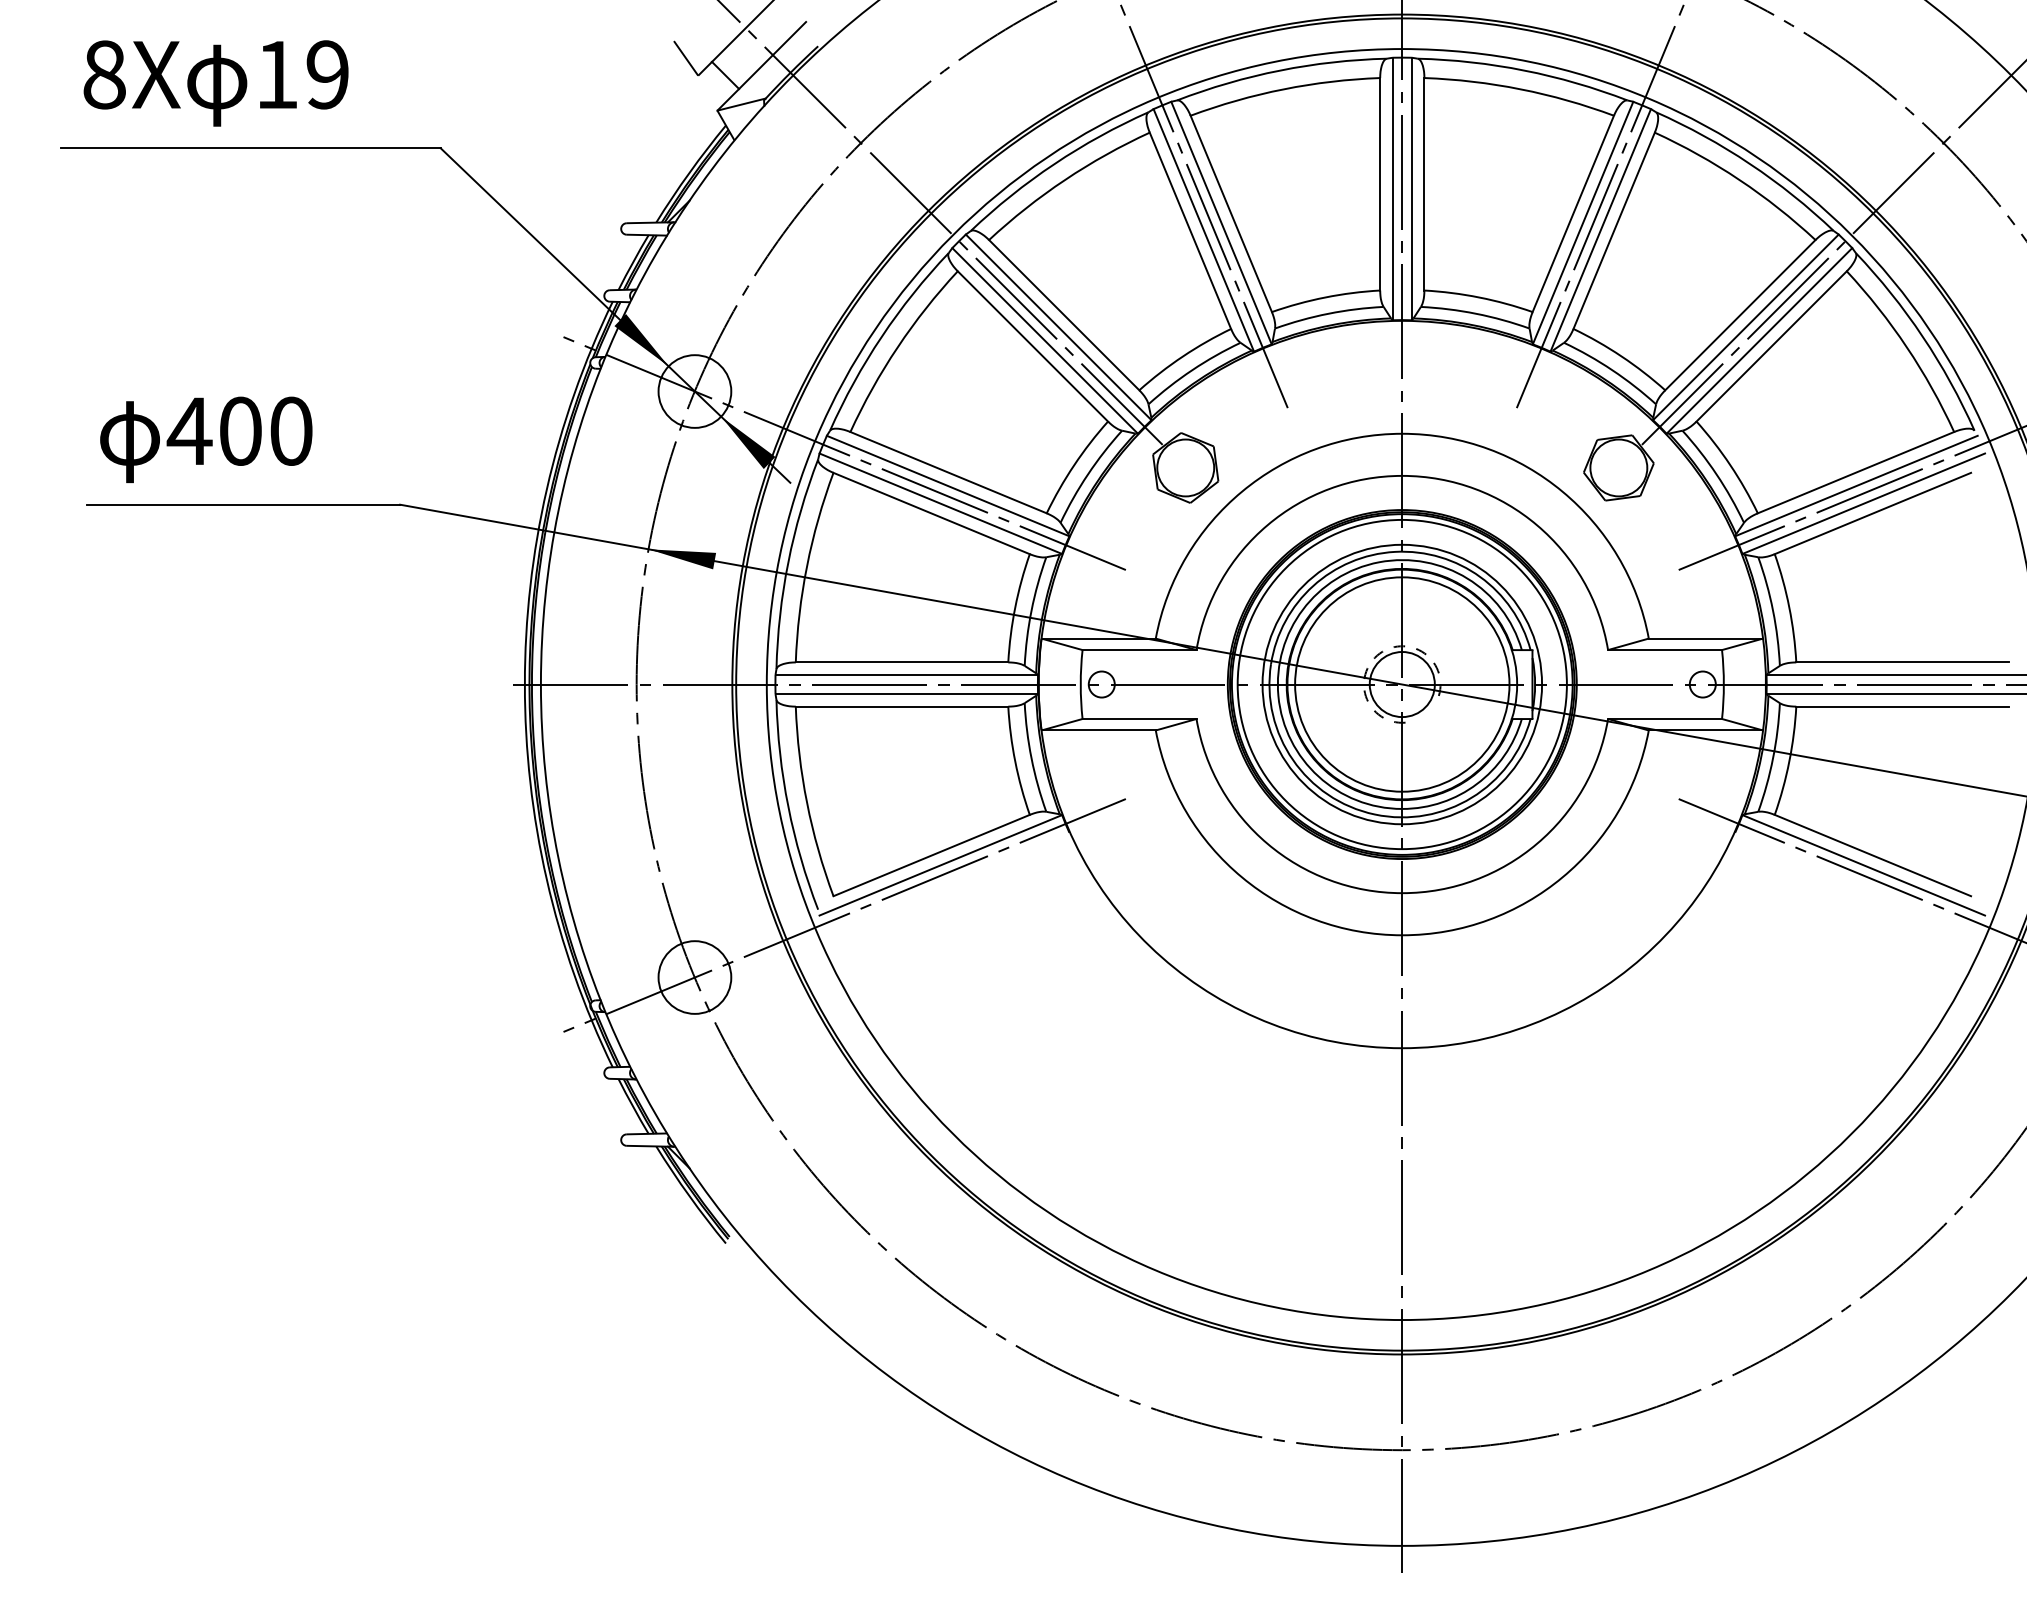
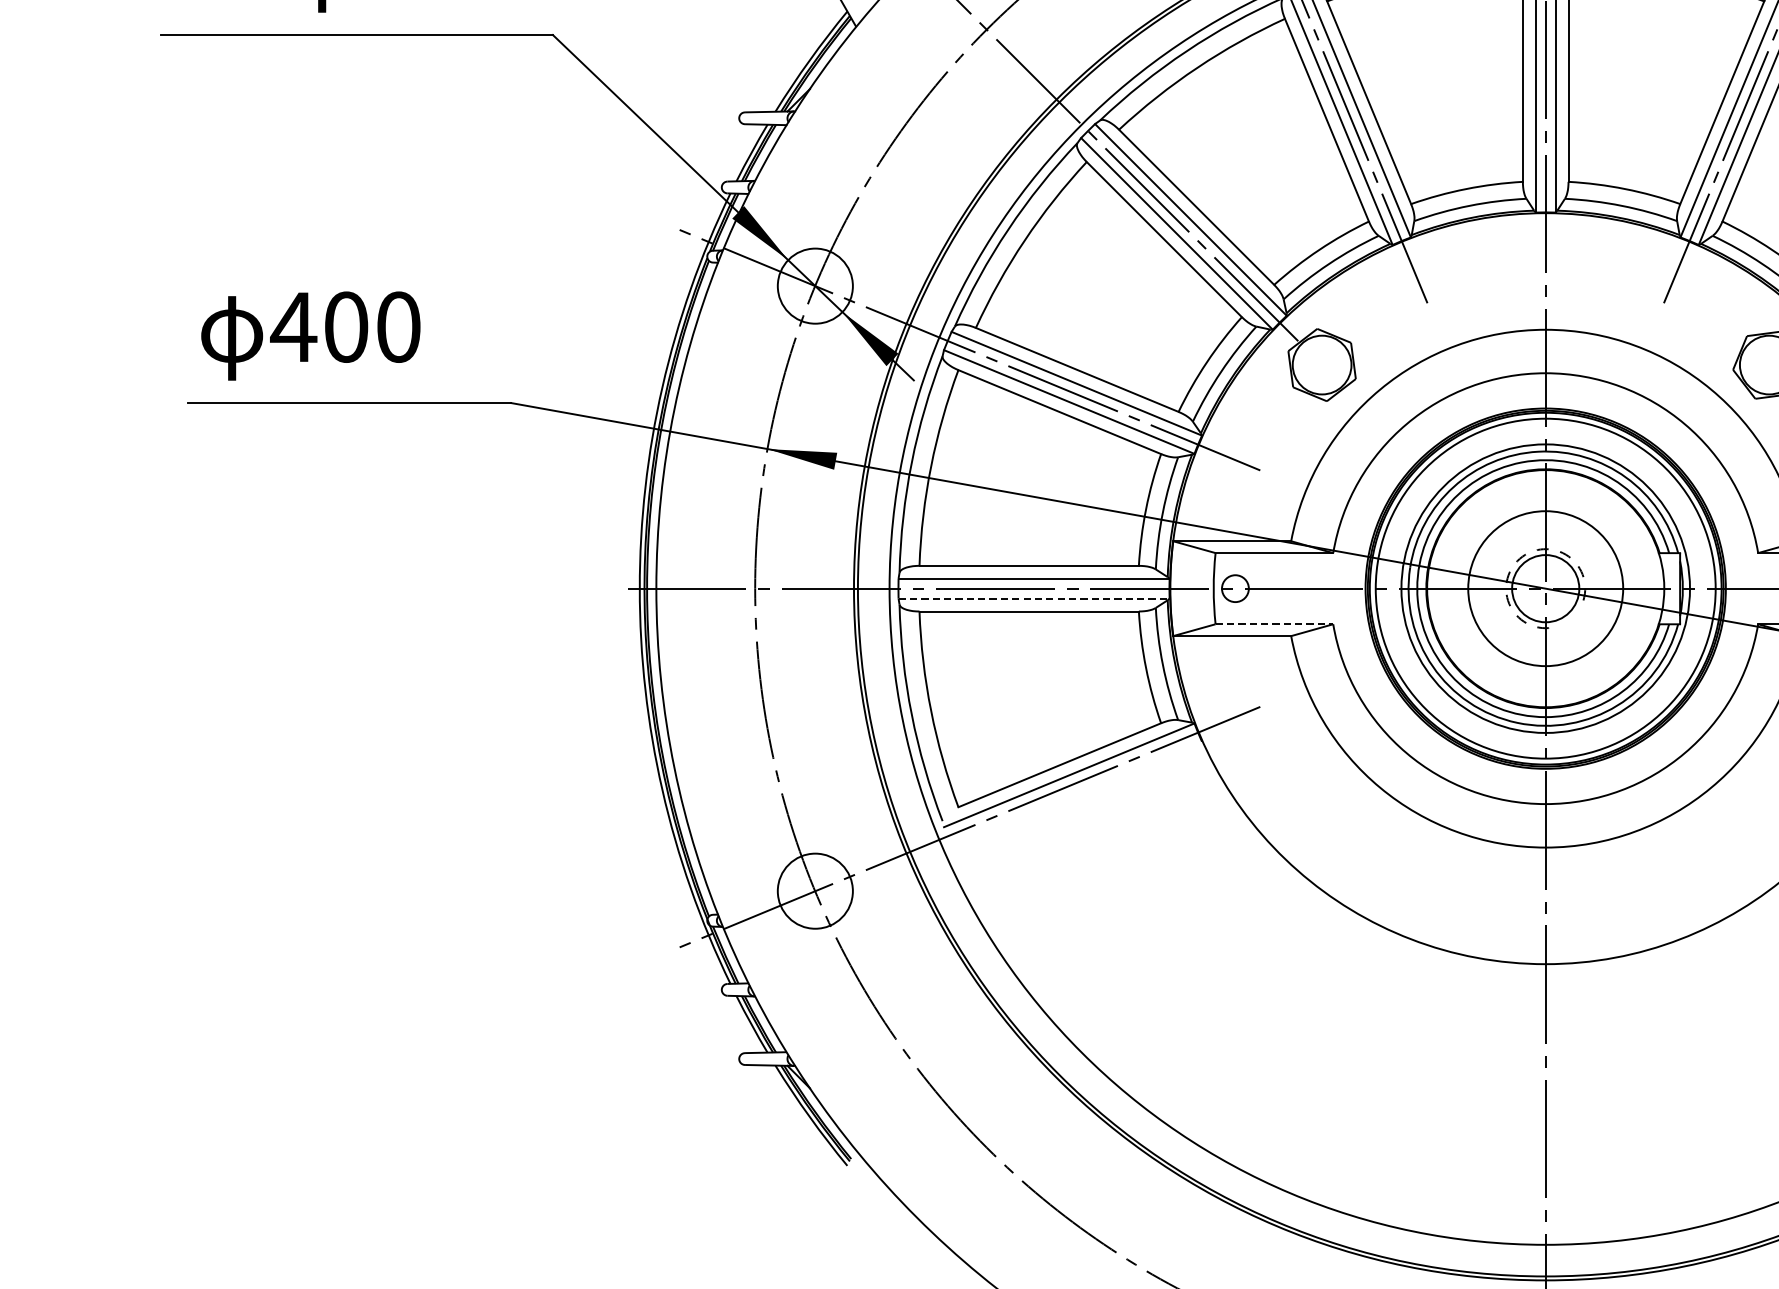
circle: (1402, 684) -> (1545, 588), size x0.7
line: (907, 694) -> (1034, 598), solid -> dashed
line: (1139, 718) -> (1274, 623), solid -> dashed

